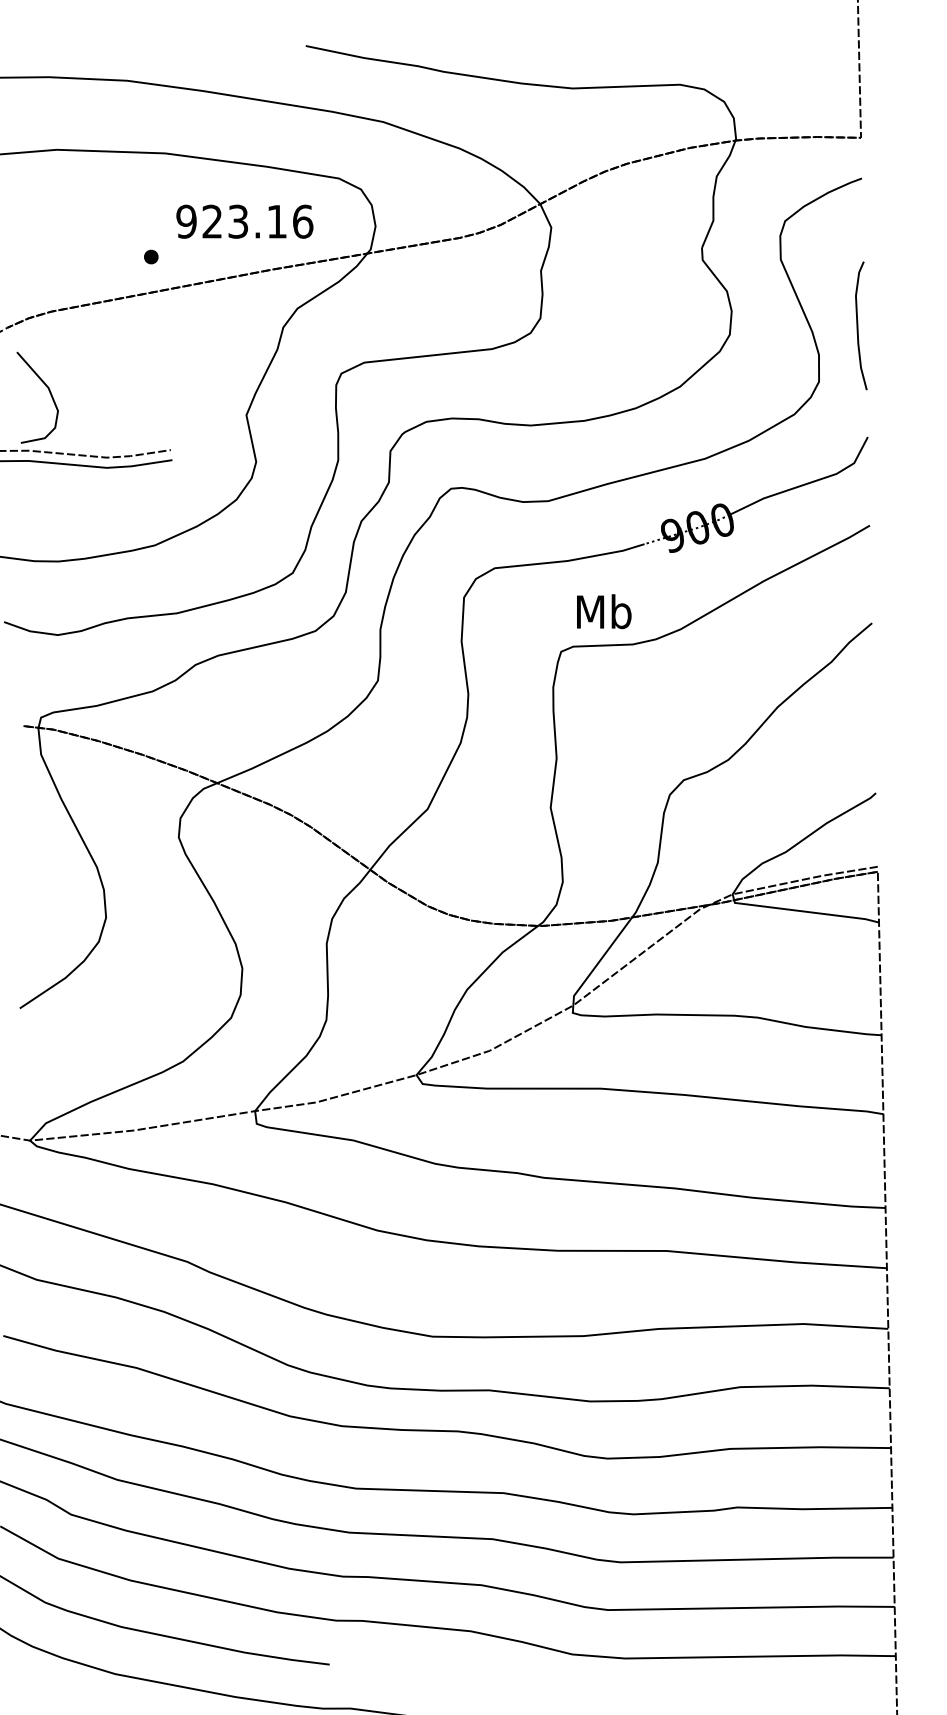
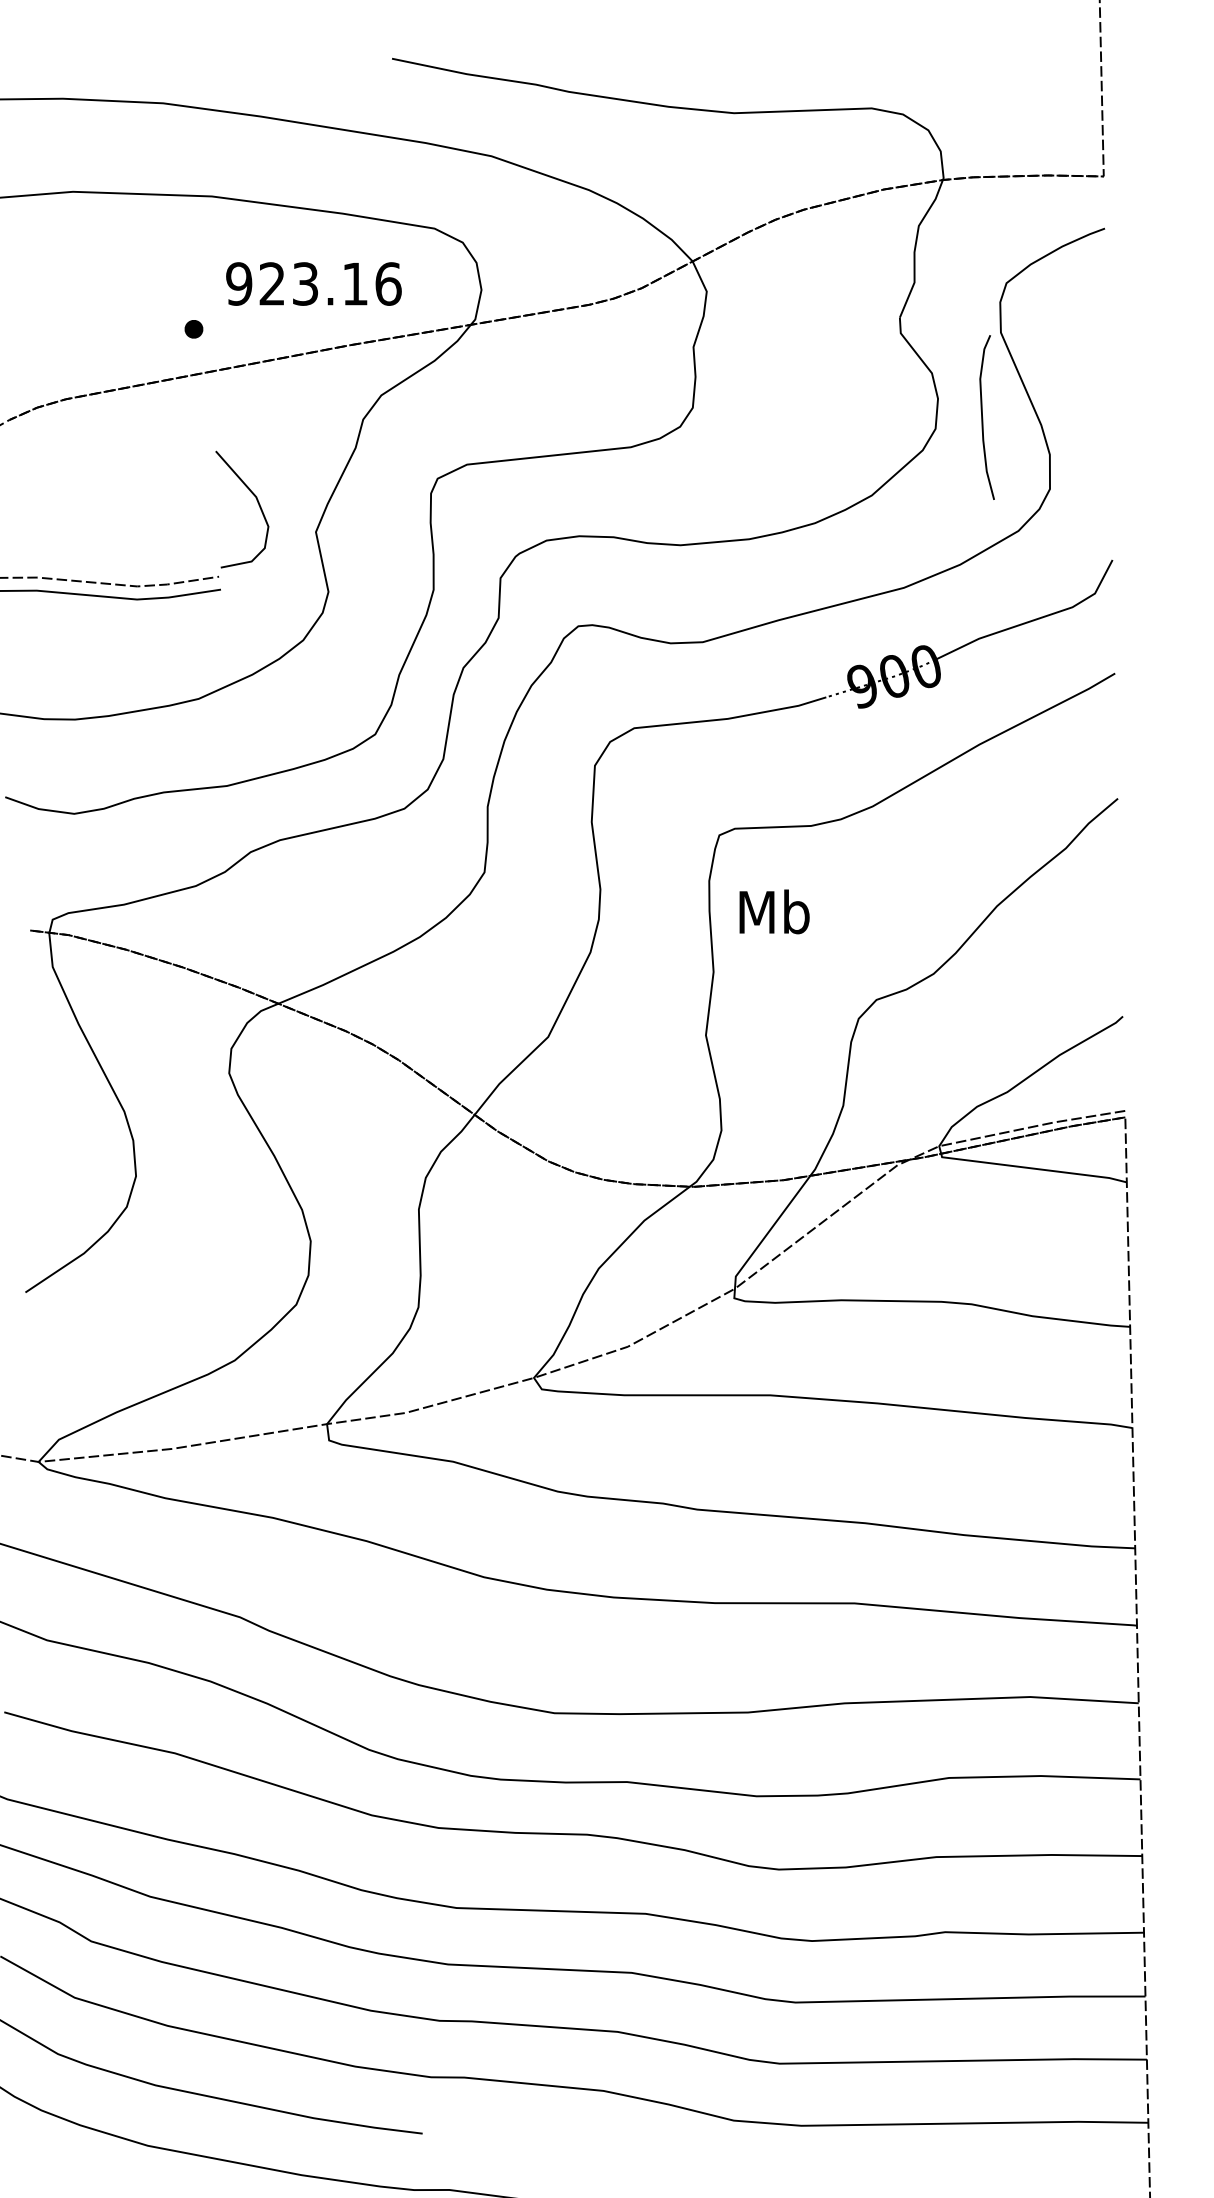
curve: (858, 325) -> (983, 417), moved
curve: (49, 392) -> (257, 503), moved
text: (604, 611) -> (774, 911), moved

